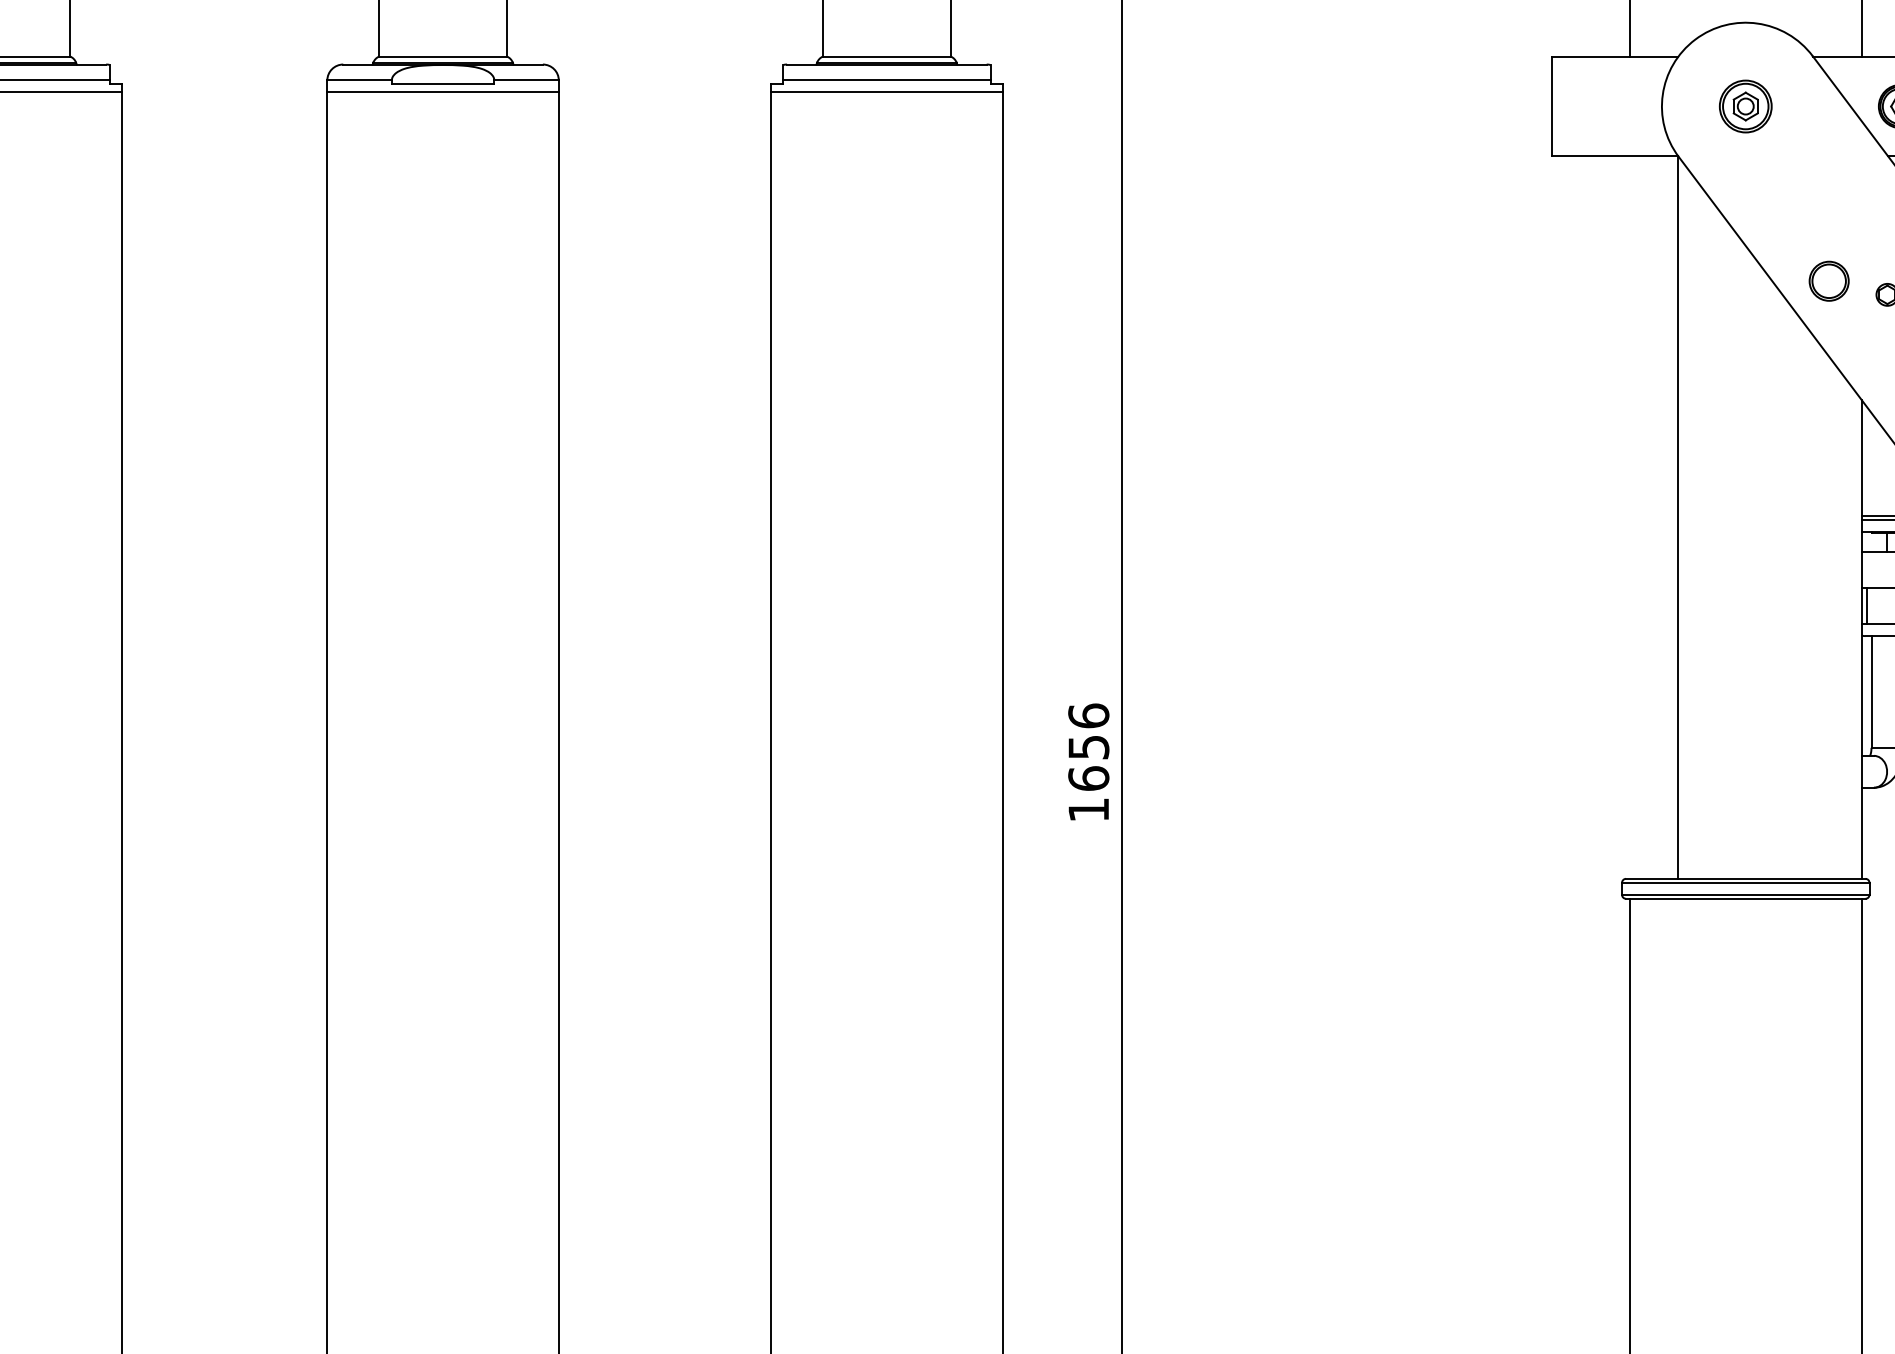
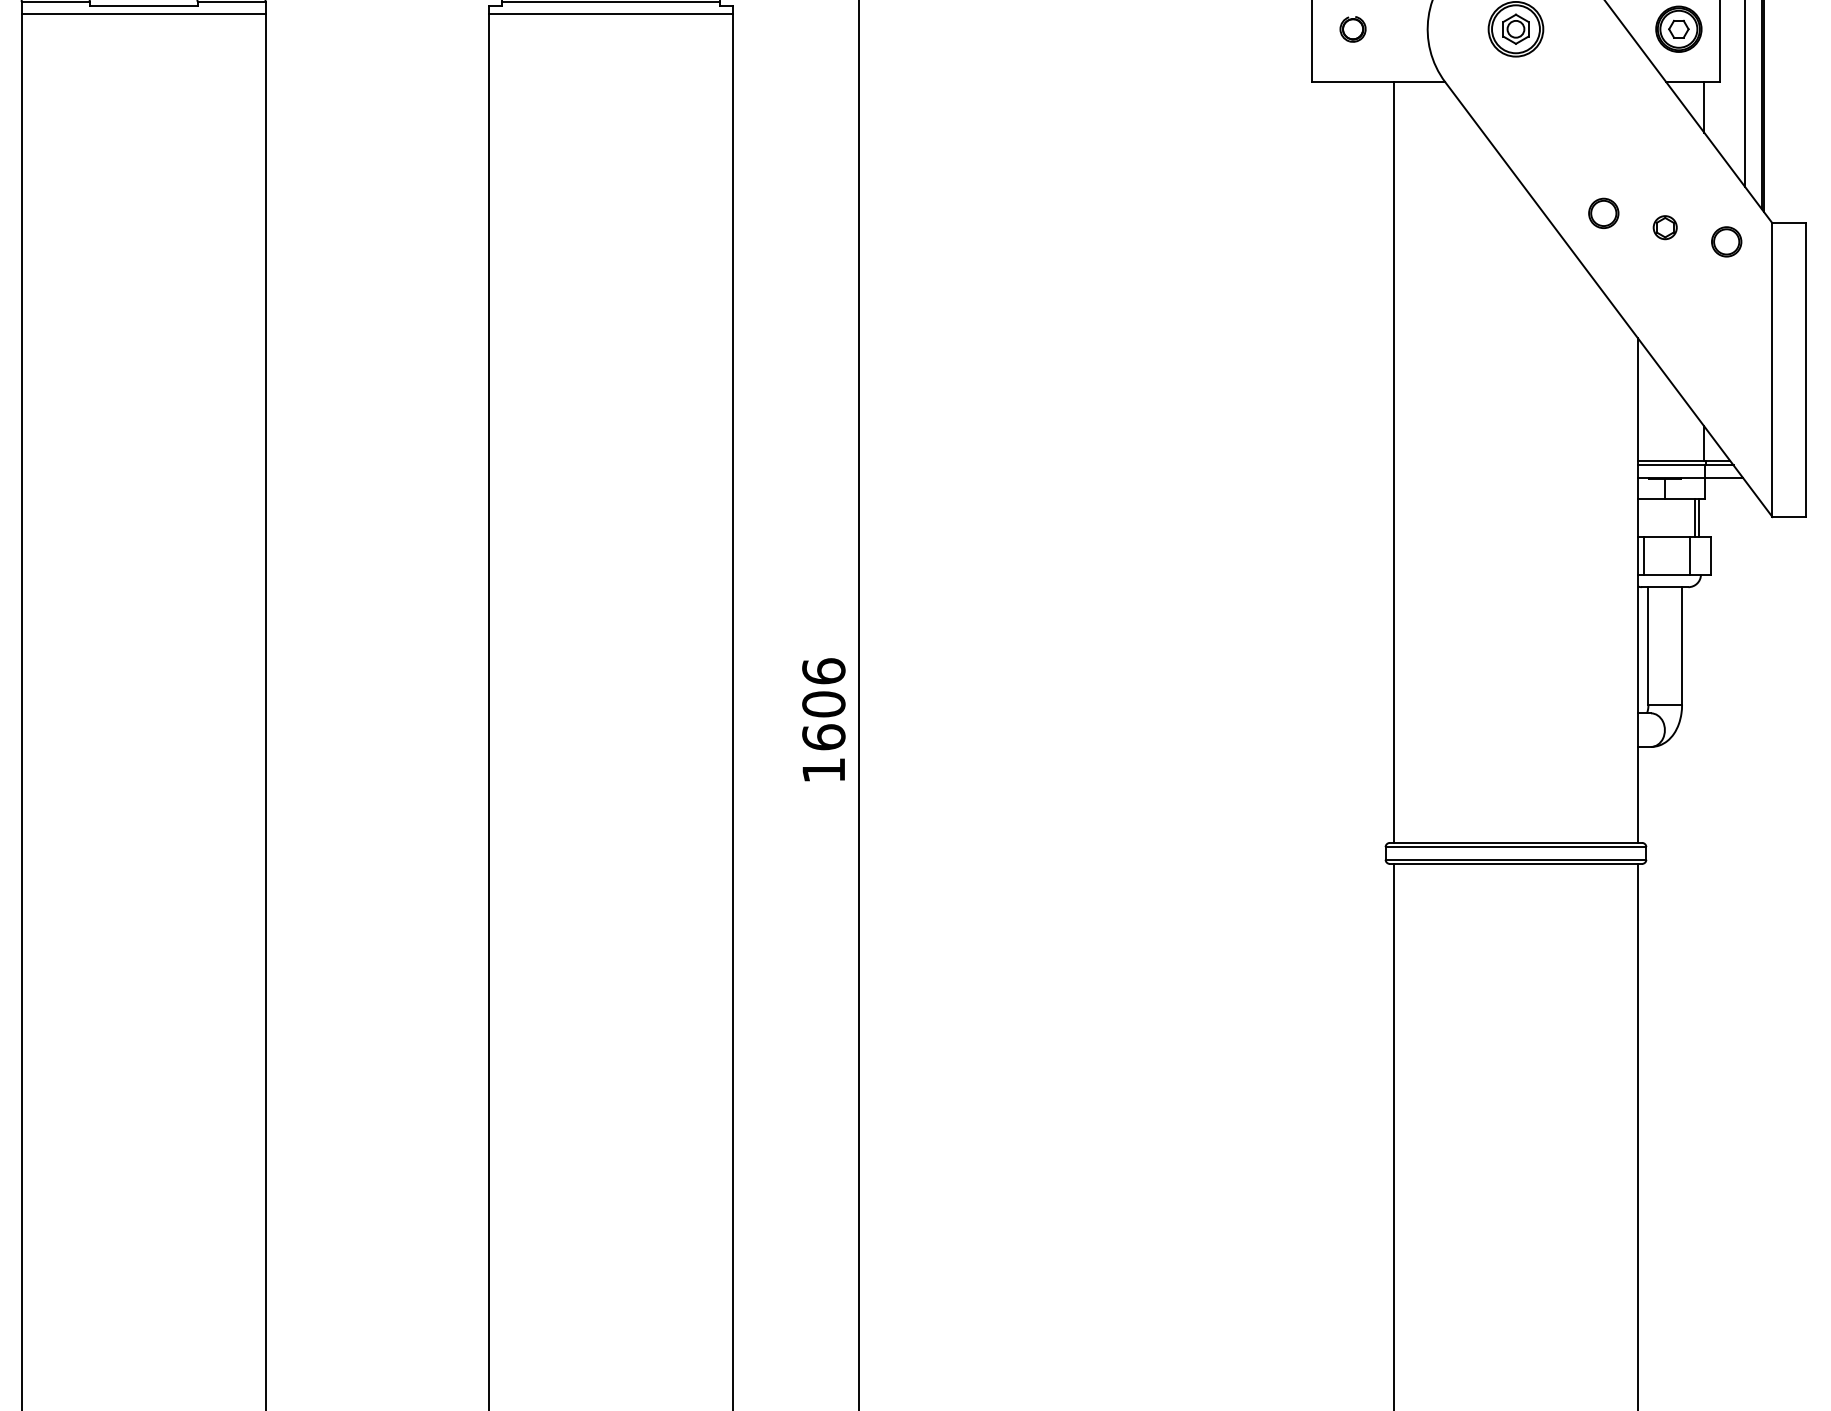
part: (1590, 106) -> (1352, 29), added
part: (1828, 281) -> (1603, 213), size x0.71
line: (1678, 517) -> (1394, 462), moved
text: (1088, 747) -> (823, 704), 1656 -> 1606

